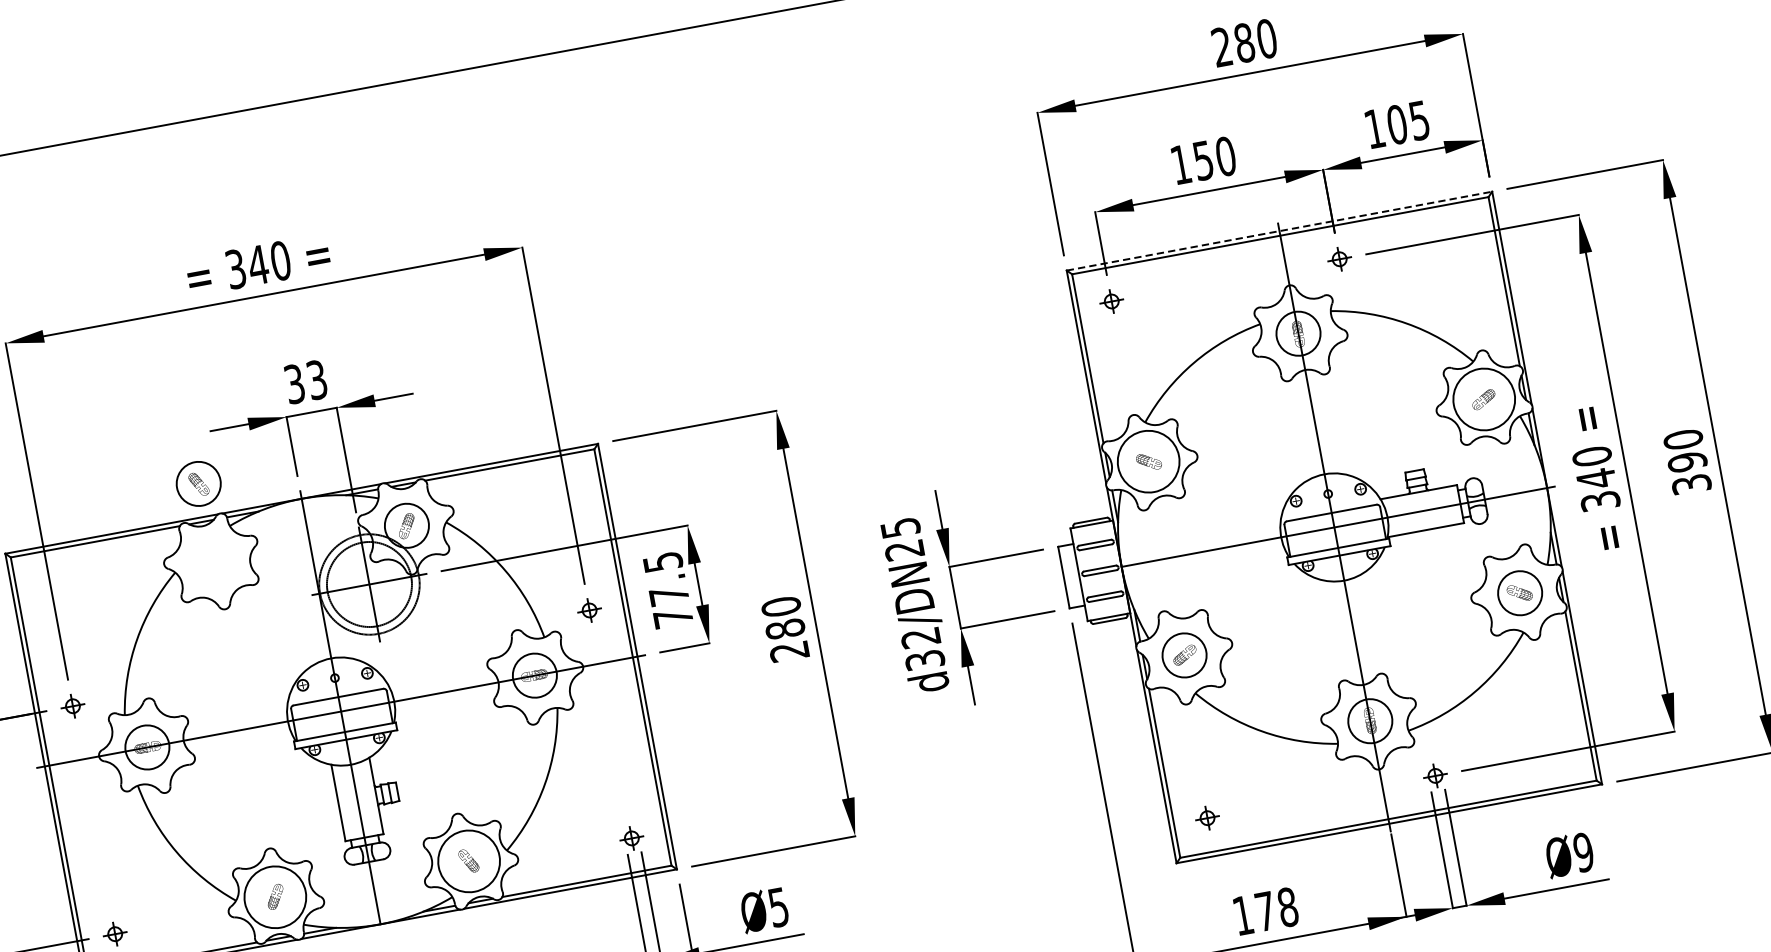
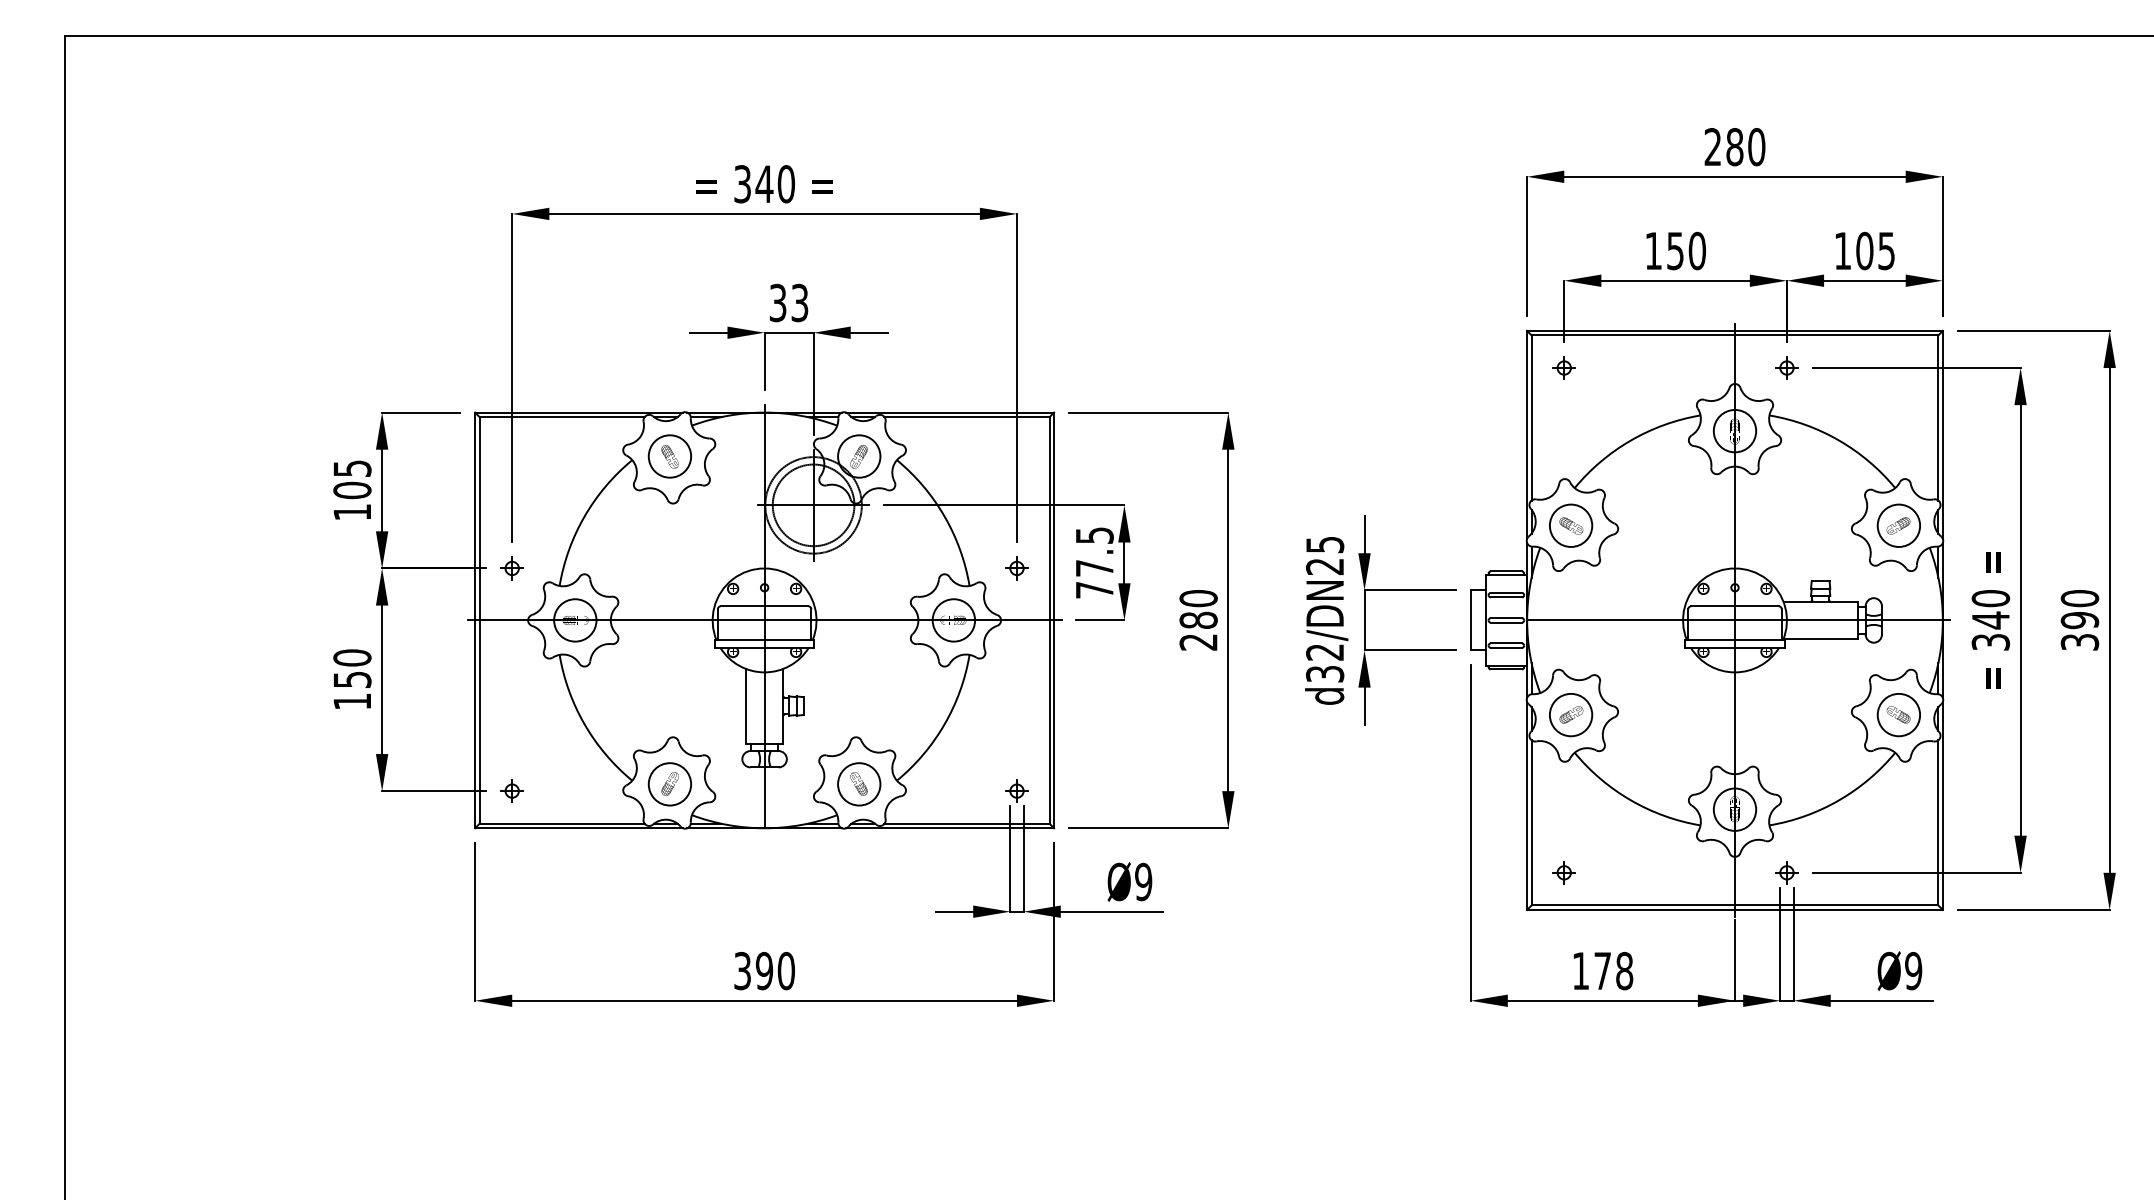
line: (1279, 230) -> (1735, 330), dashed -> solid
circle: (1483, 399) -> (1898, 525), size x0.71
circle: (1148, 461) -> (1570, 525), size x0.71
part: (198, 484) -> (669, 456), moved
circle: (469, 861) -> (859, 784), size x0.71
circle: (274, 897) -> (669, 784), size x0.71
text: (778, 906) -> (1143, 881), Ø5 -> Ø9

